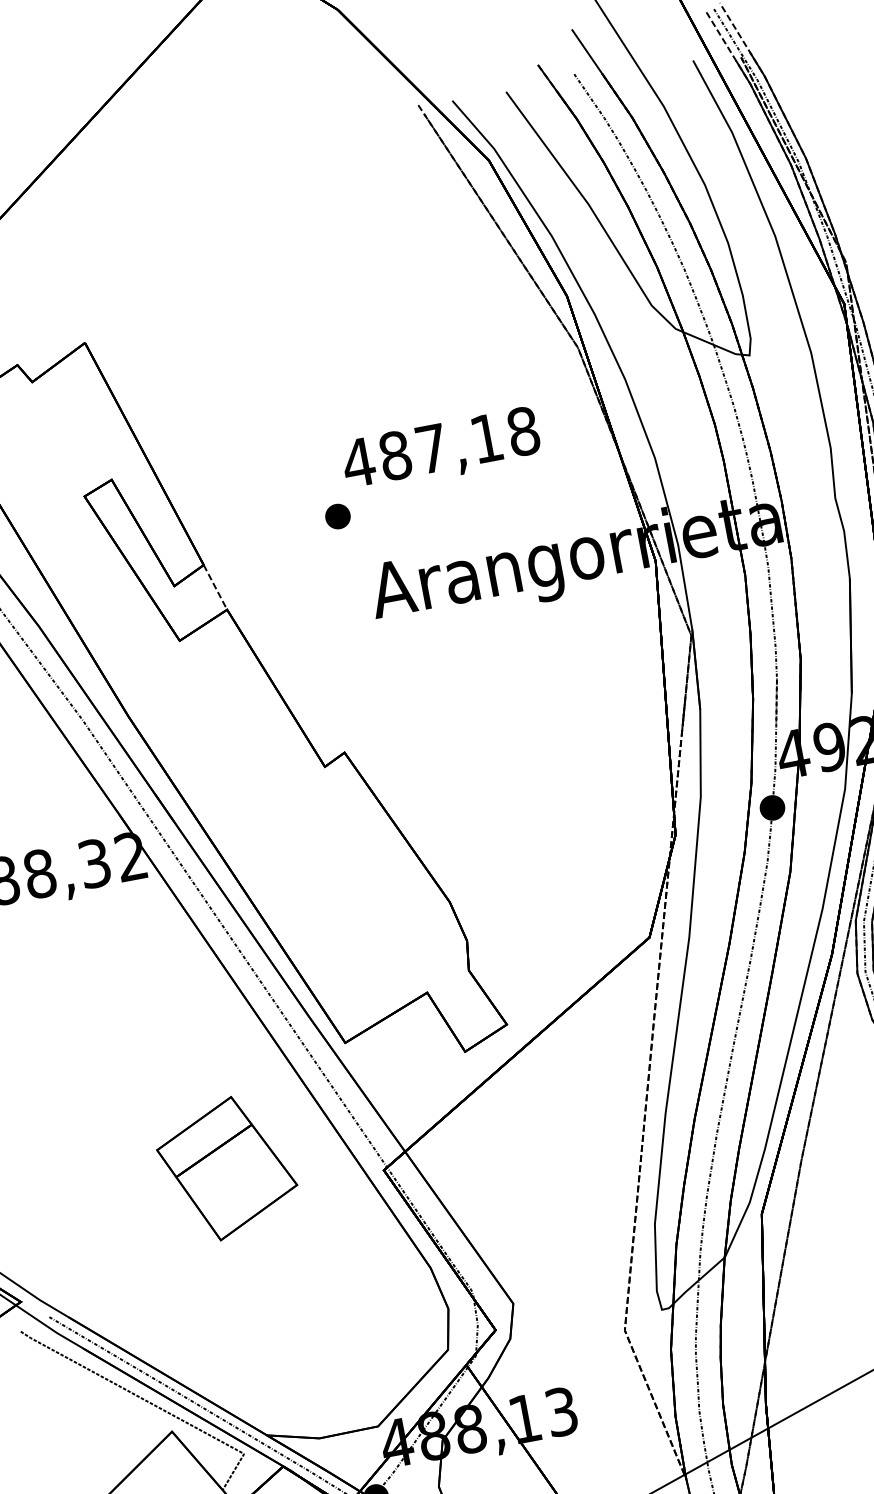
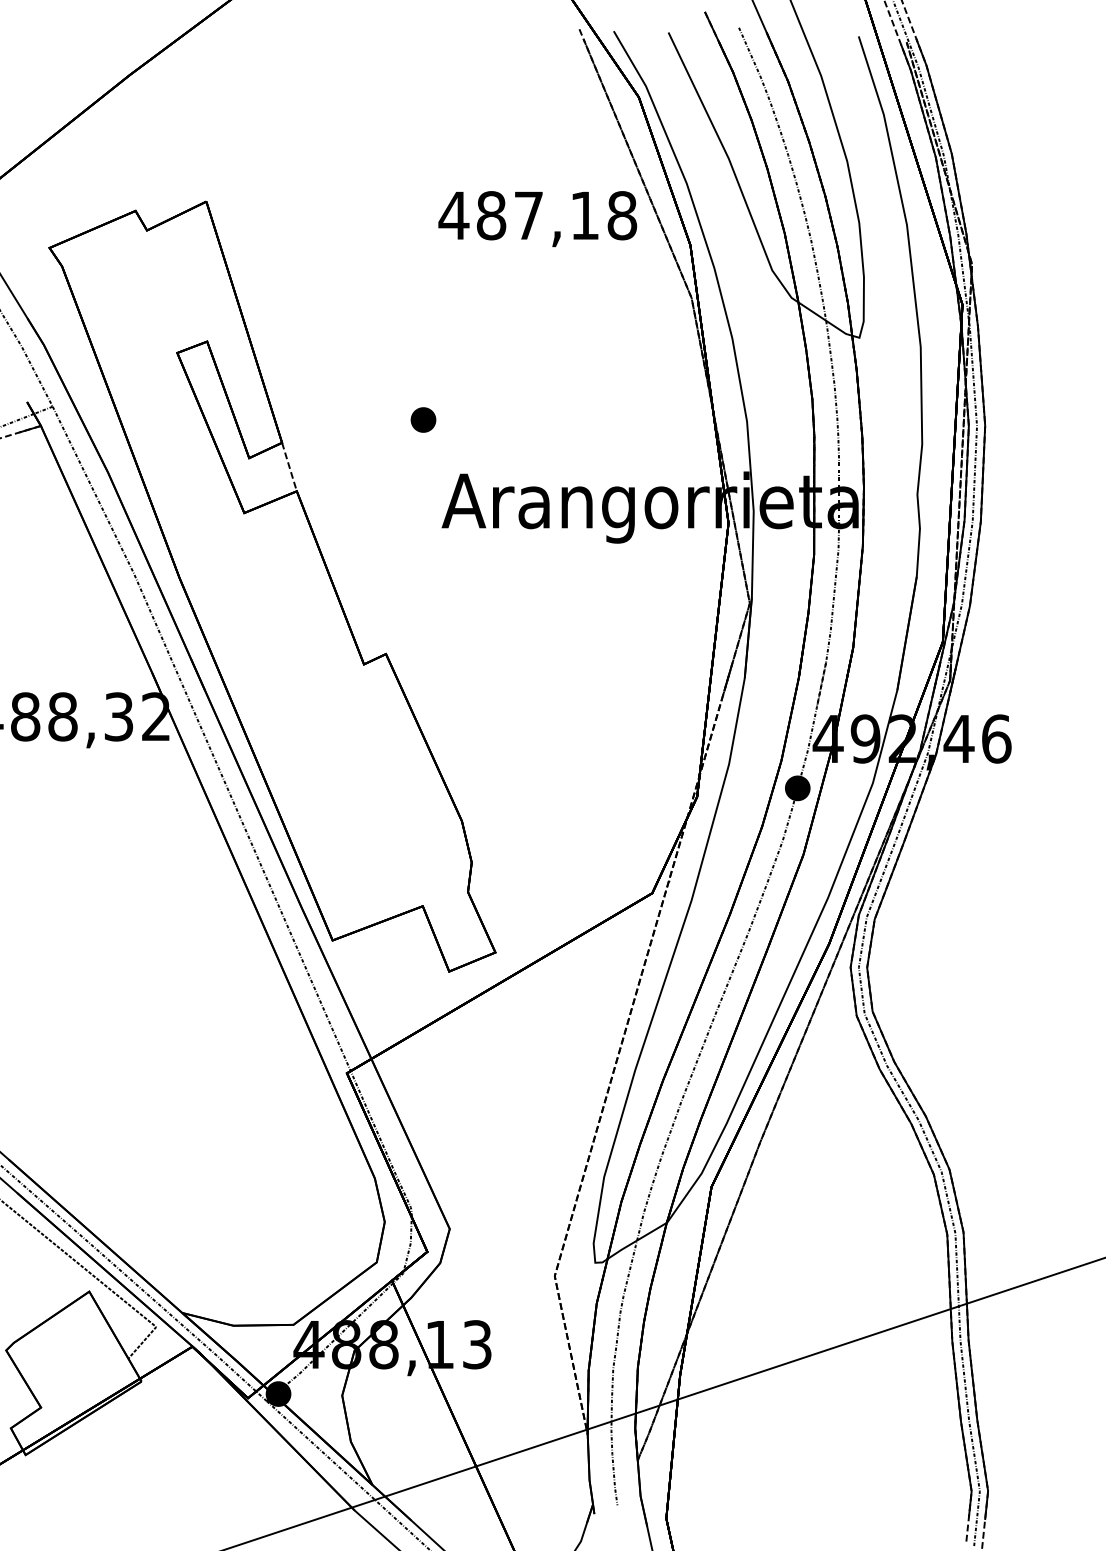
text: (441, 450) -> (537, 219), moved
part: (226, 1168) -> (192, 1042), removed

